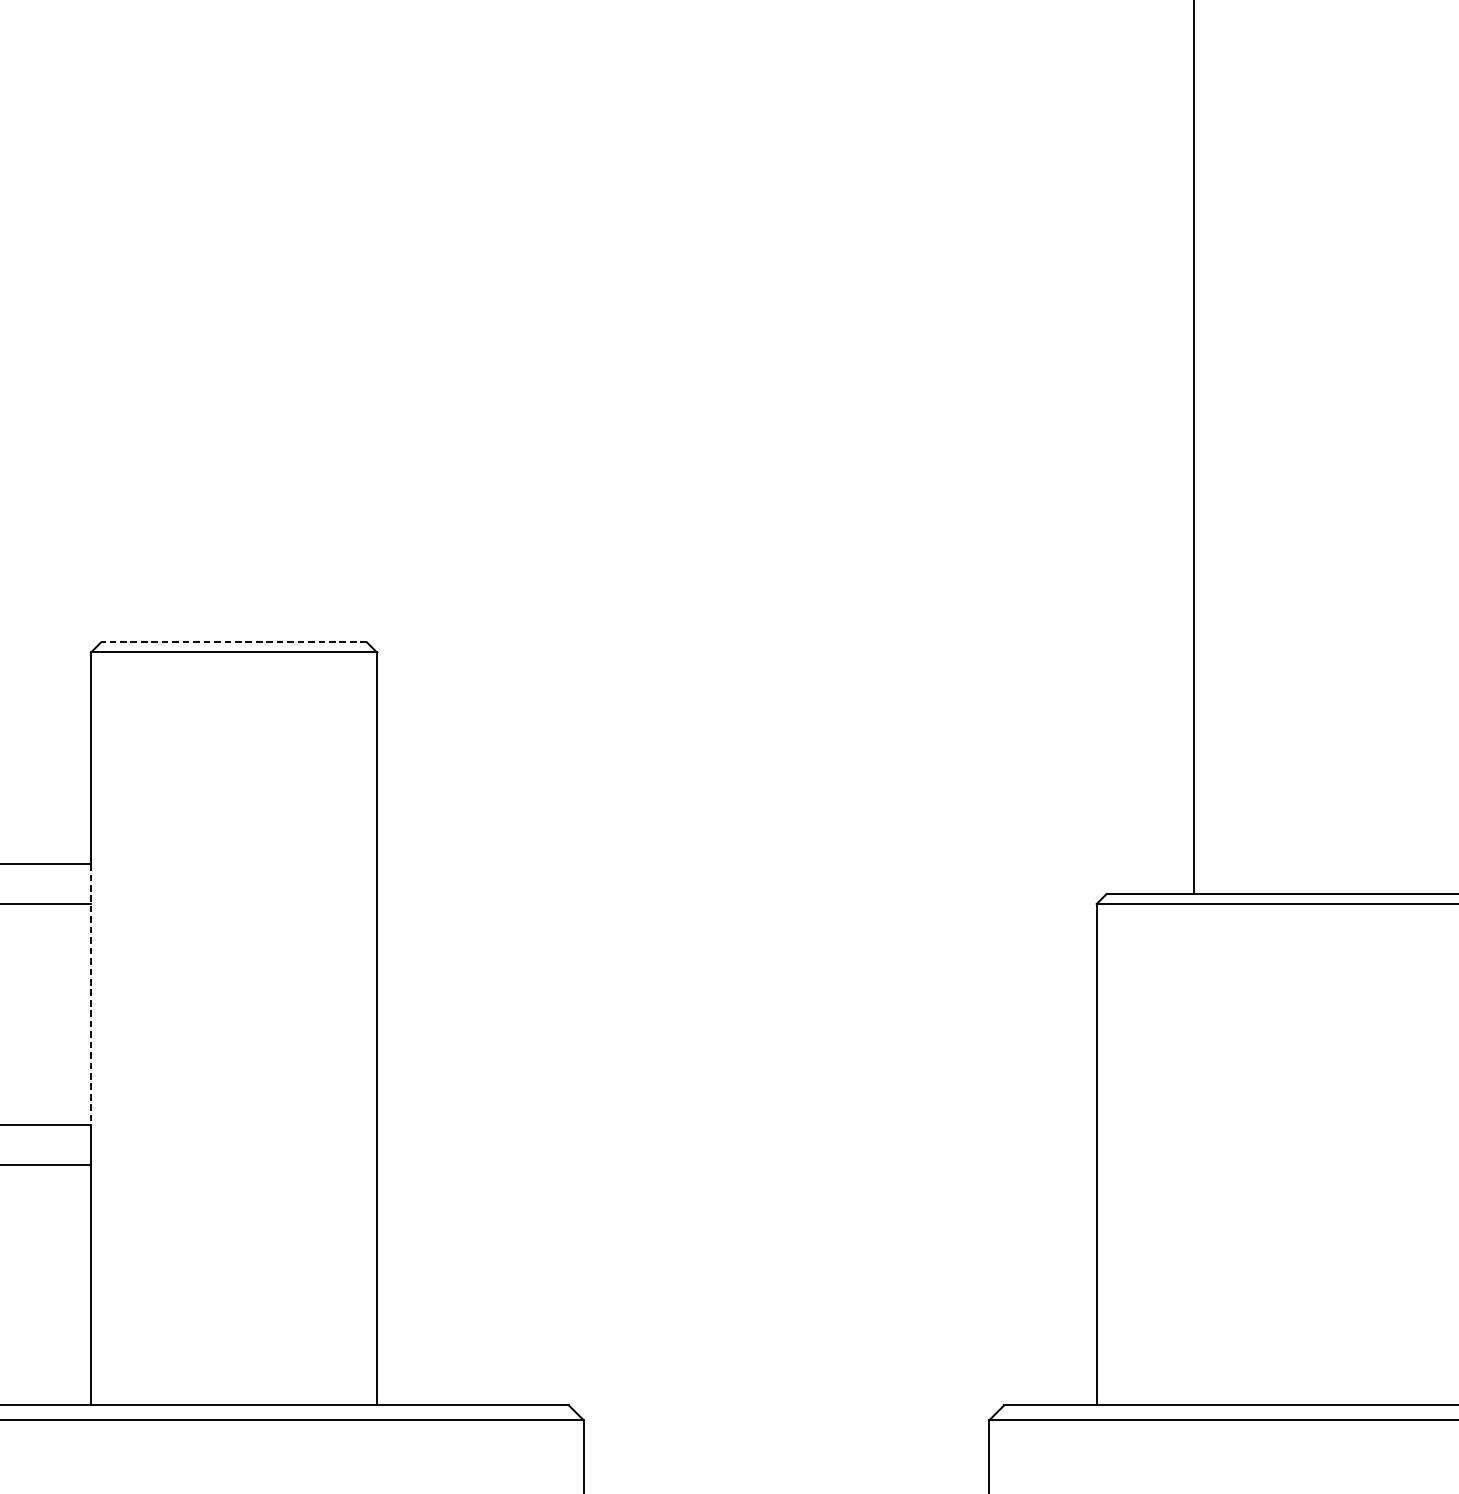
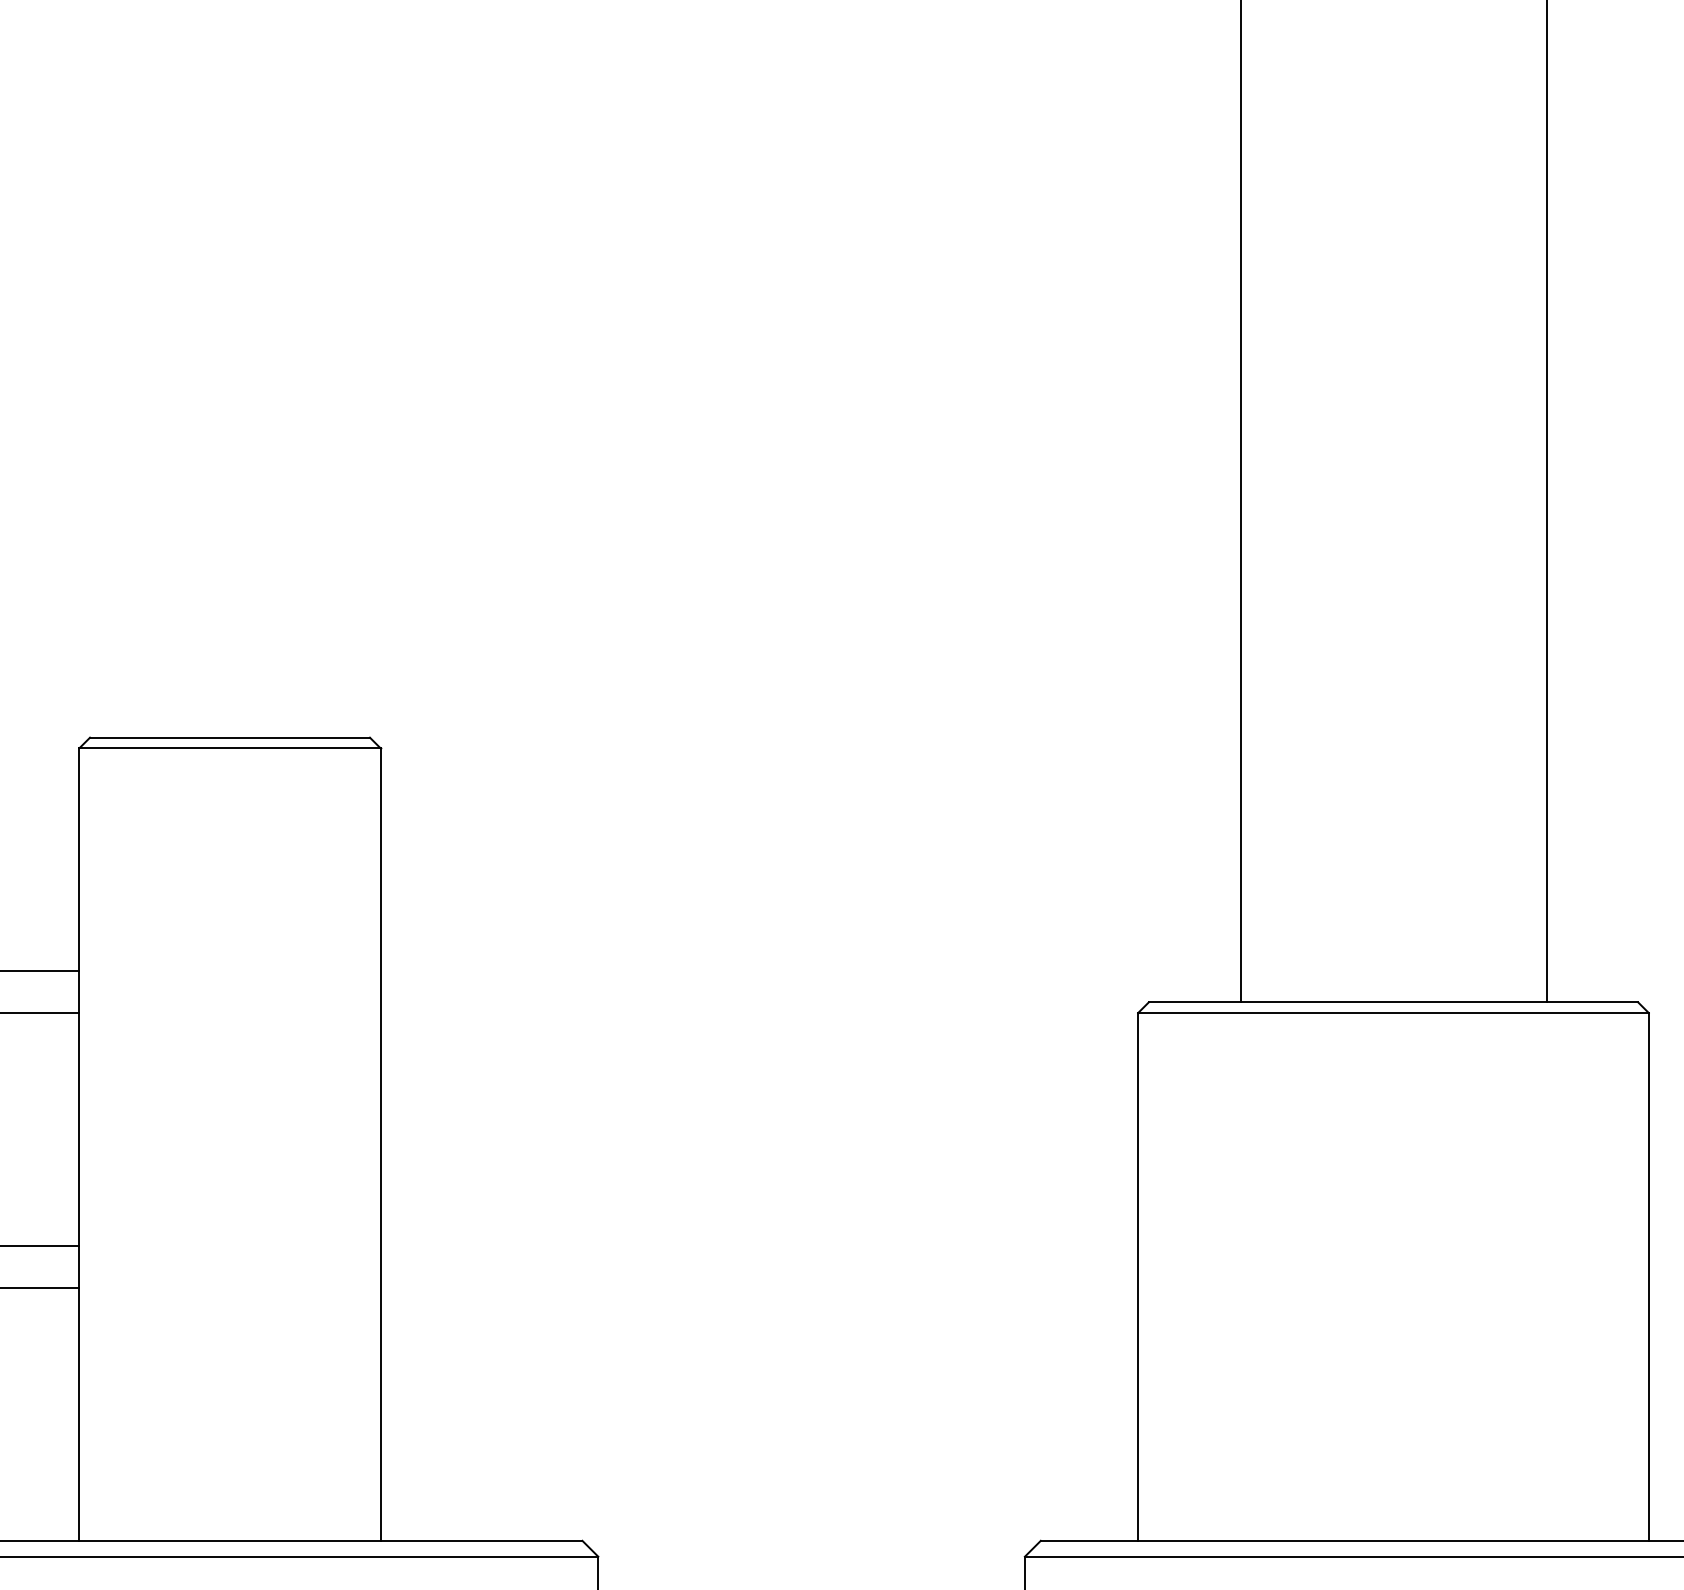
line: (234, 642) -> (230, 737), dashed -> solid
line: (91, 994) -> (79, 1108), dashed -> solid

